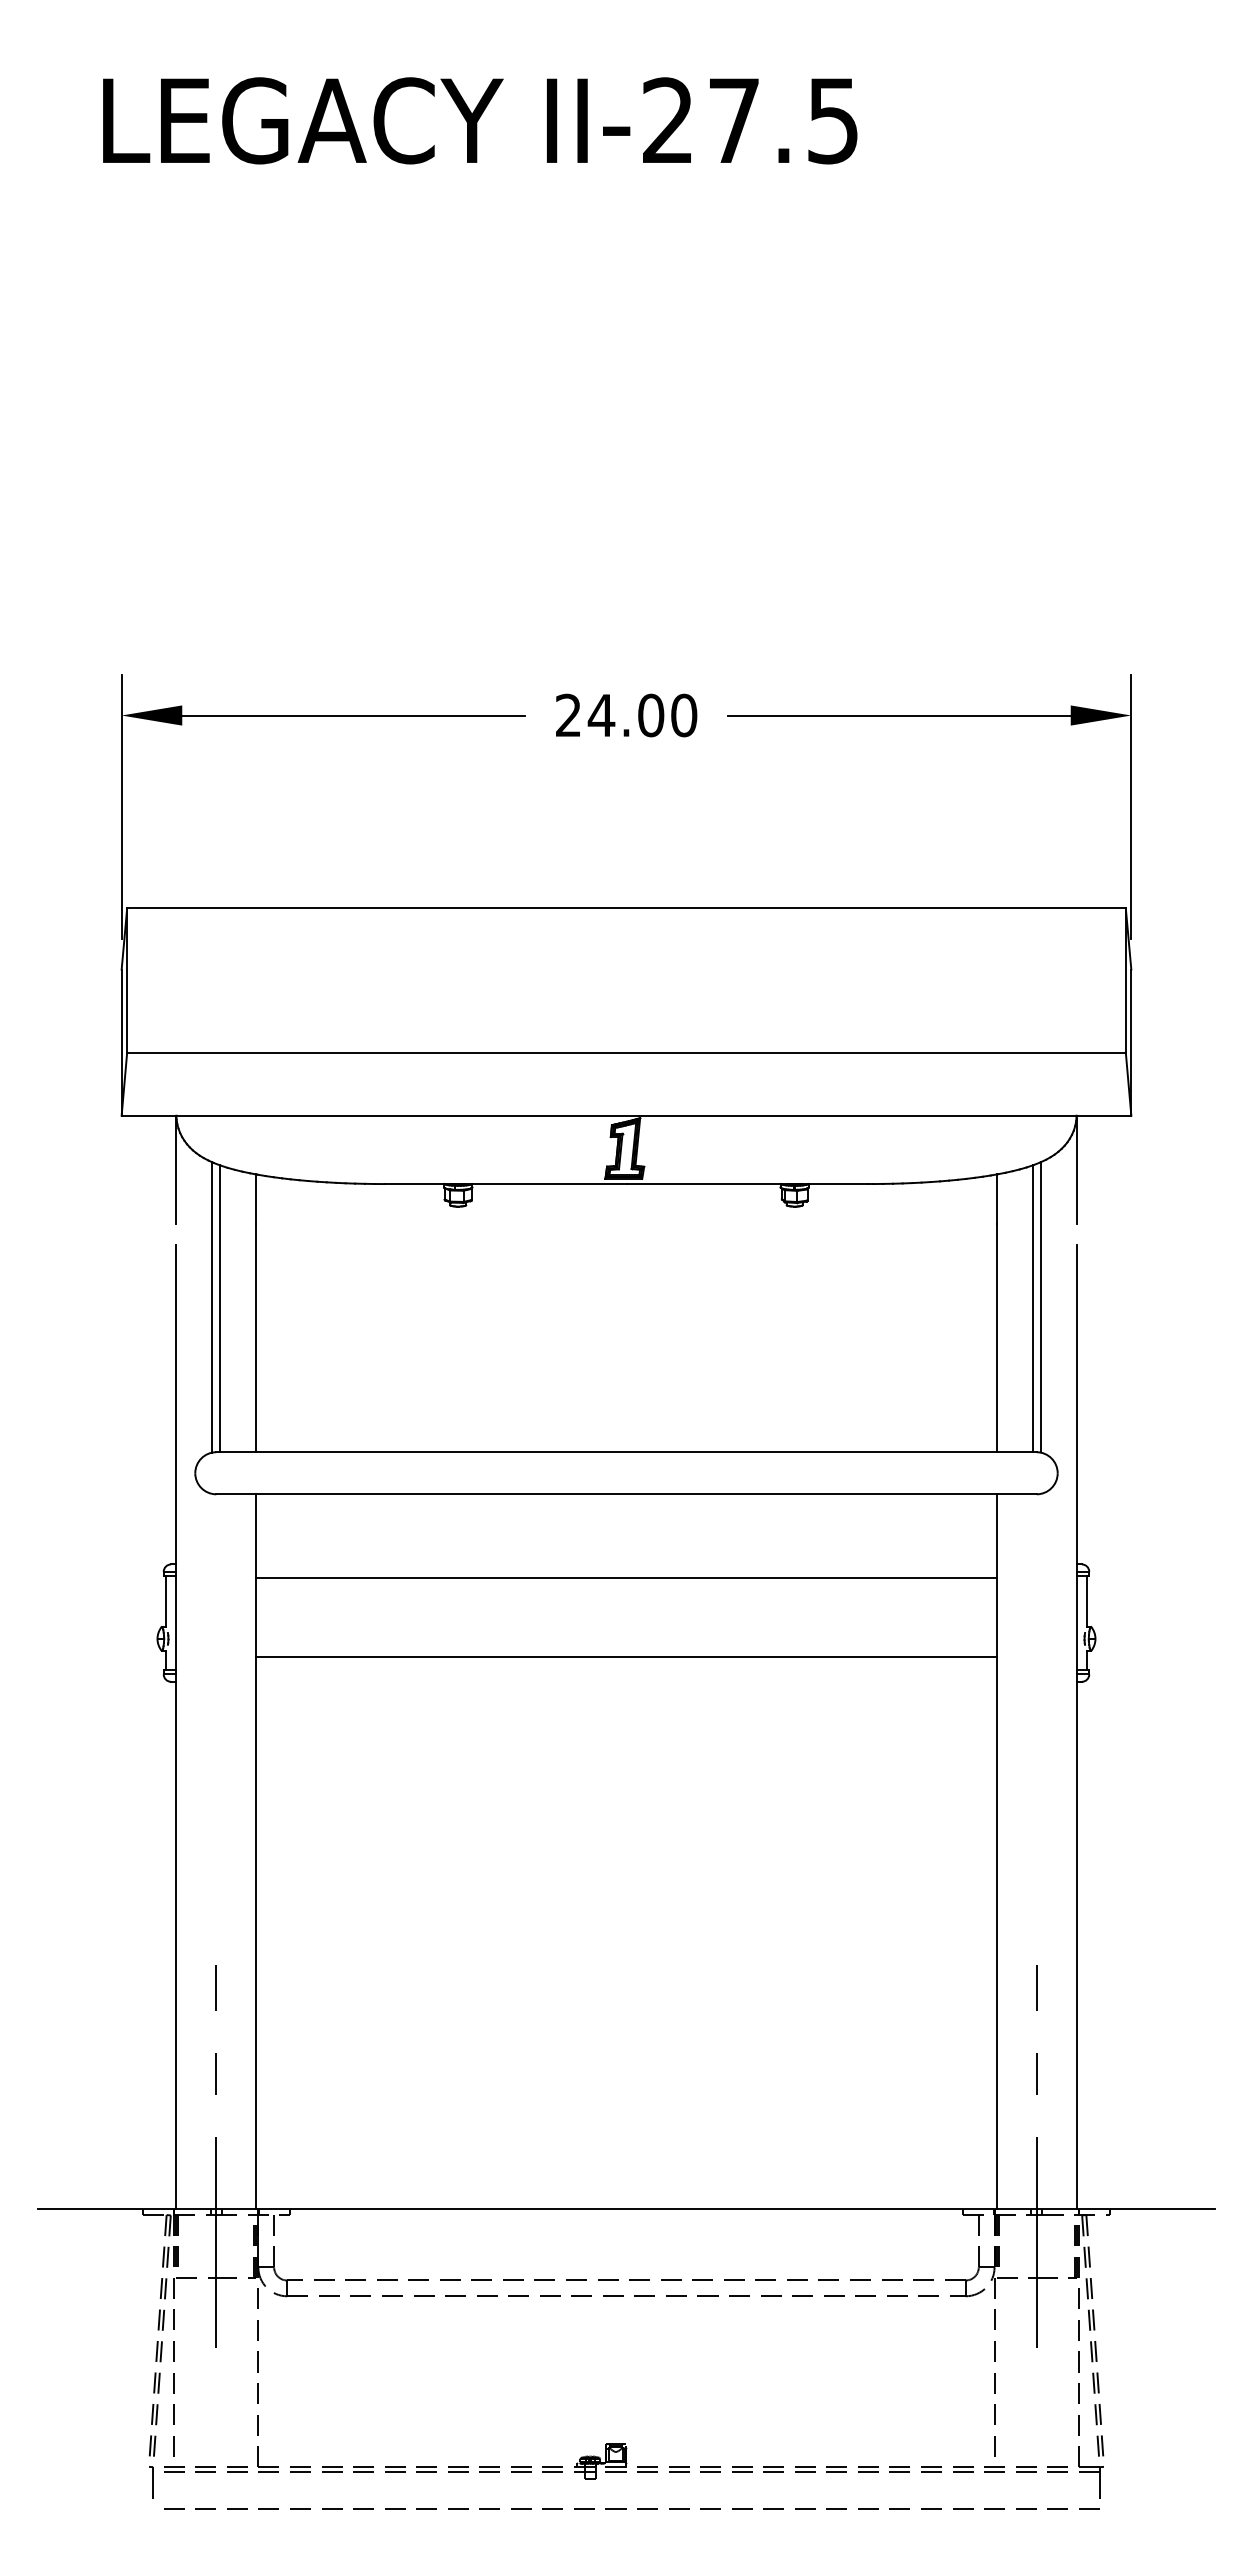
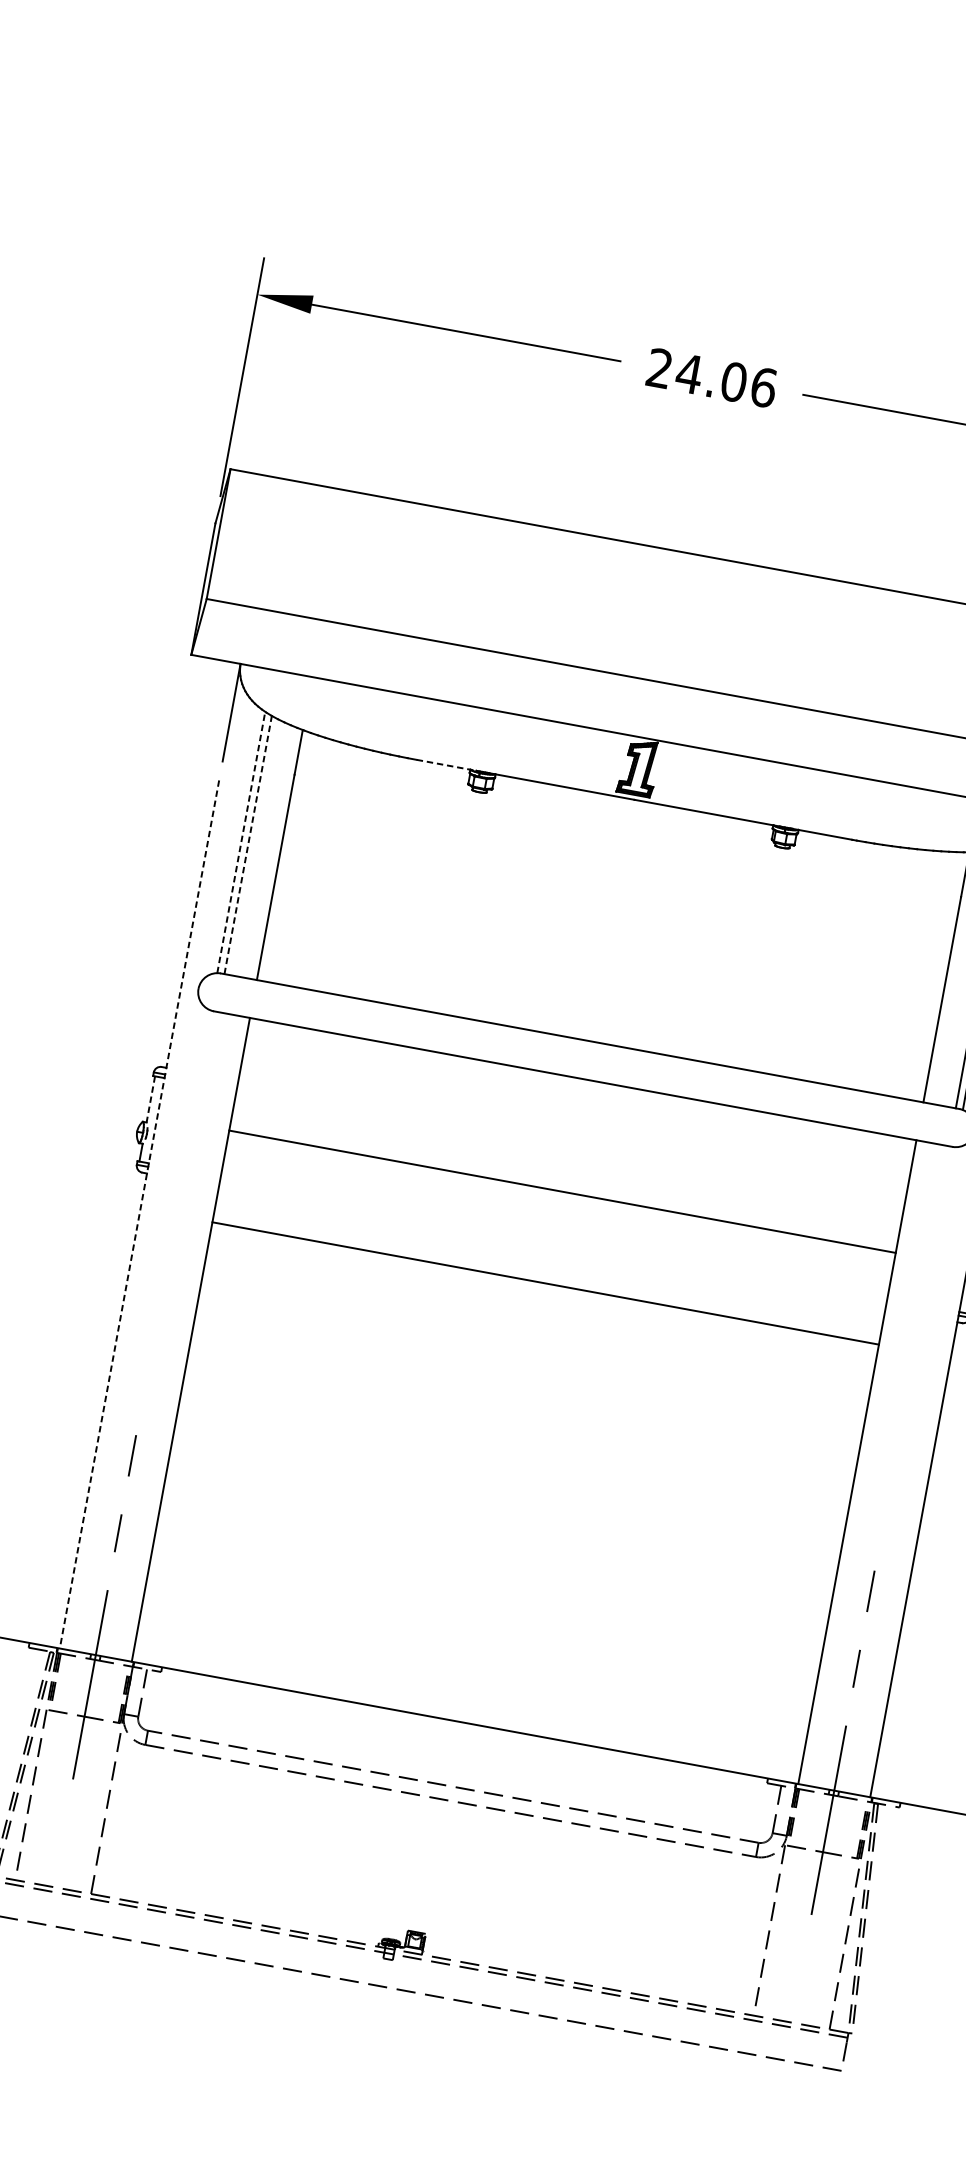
text: (684, 715) -> (764, 387), 24.00 -> 24.06
line: (418, 1184) -> (447, 765), solid -> dashed
line: (212, 1306) -> (241, 841), solid -> dashed
line: (220, 1308) -> (248, 844), solid -> dashed
line: (626, 1578) -> (562, 1191), moved
line: (165, 1601) -> (150, 1099), solid -> dashed
line: (626, 1657) -> (545, 1283), moved
line: (176, 1727) -> (139, 1214), solid -> dashed

